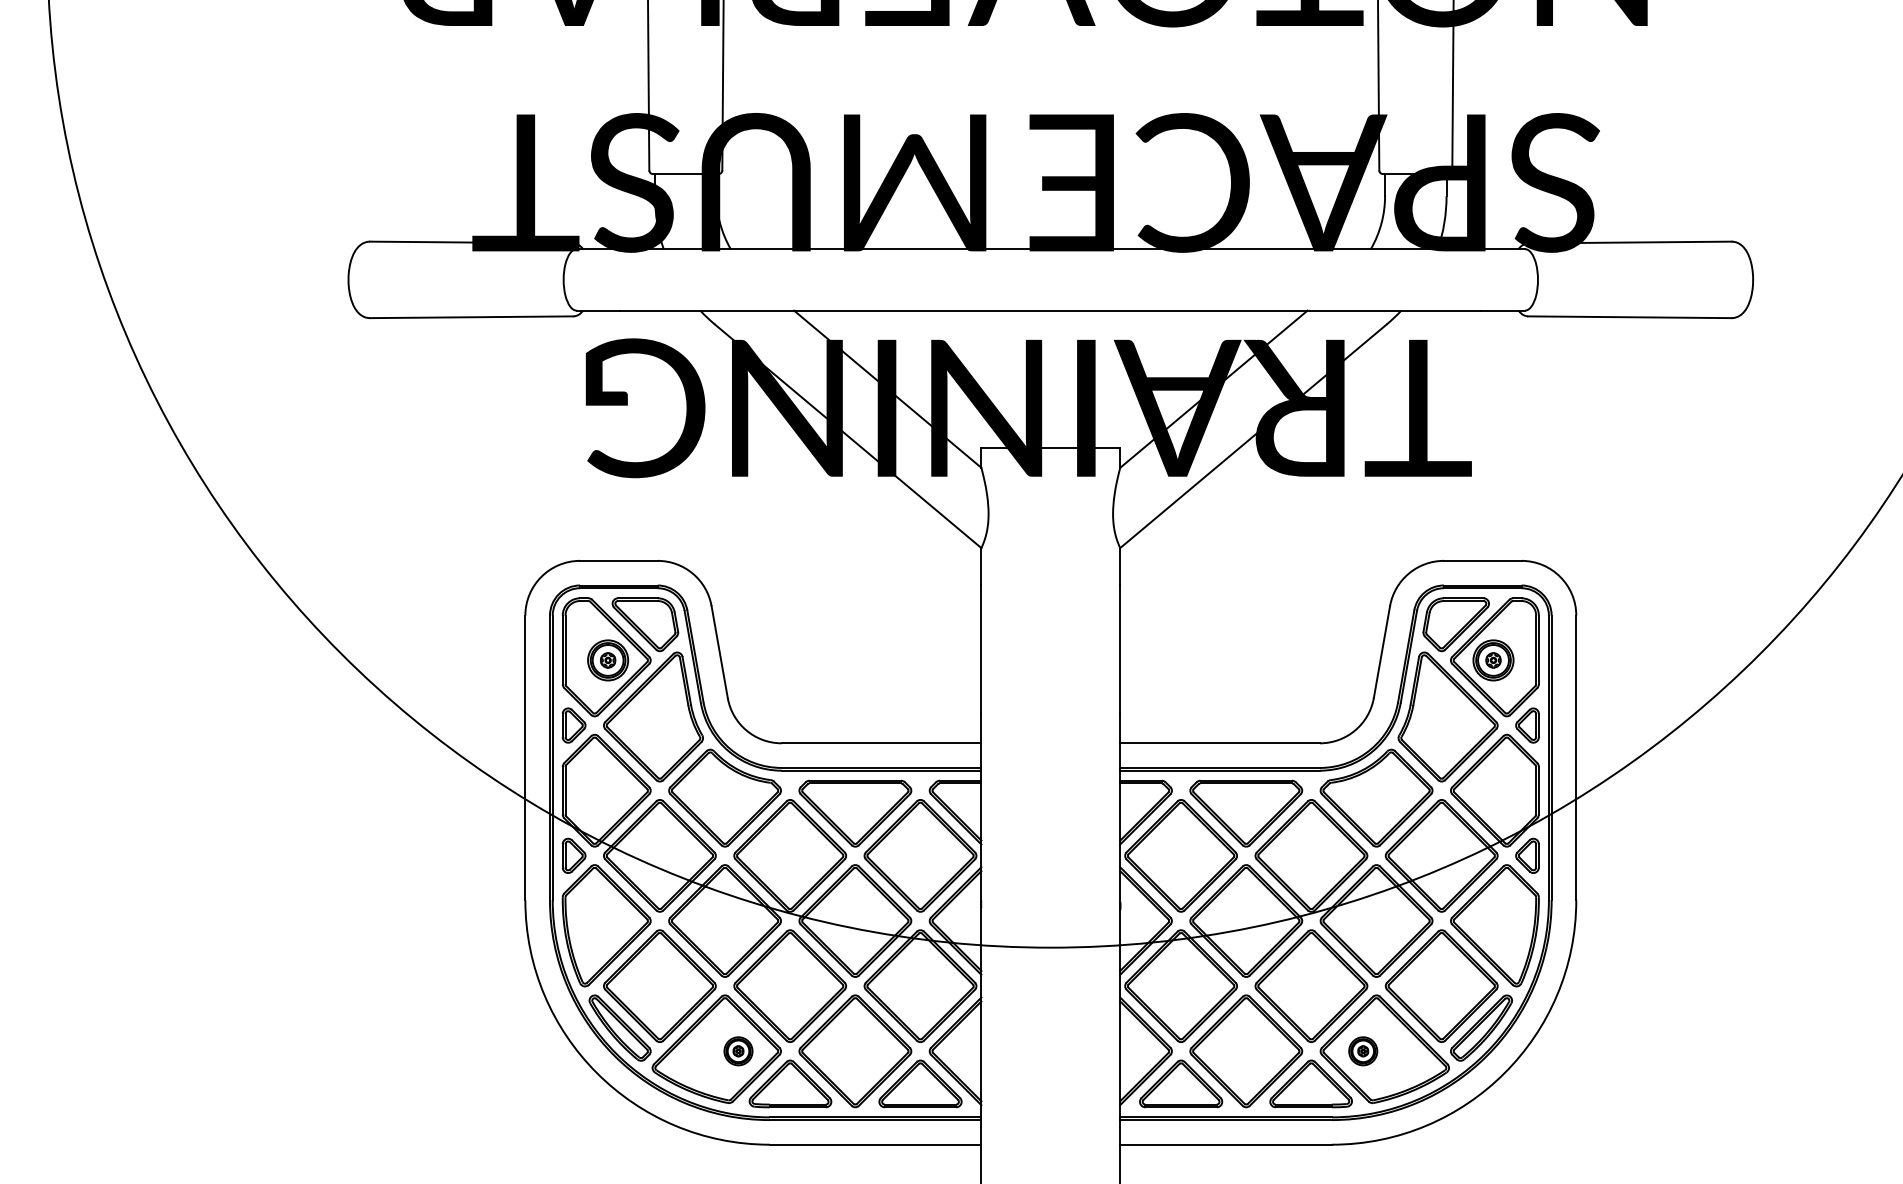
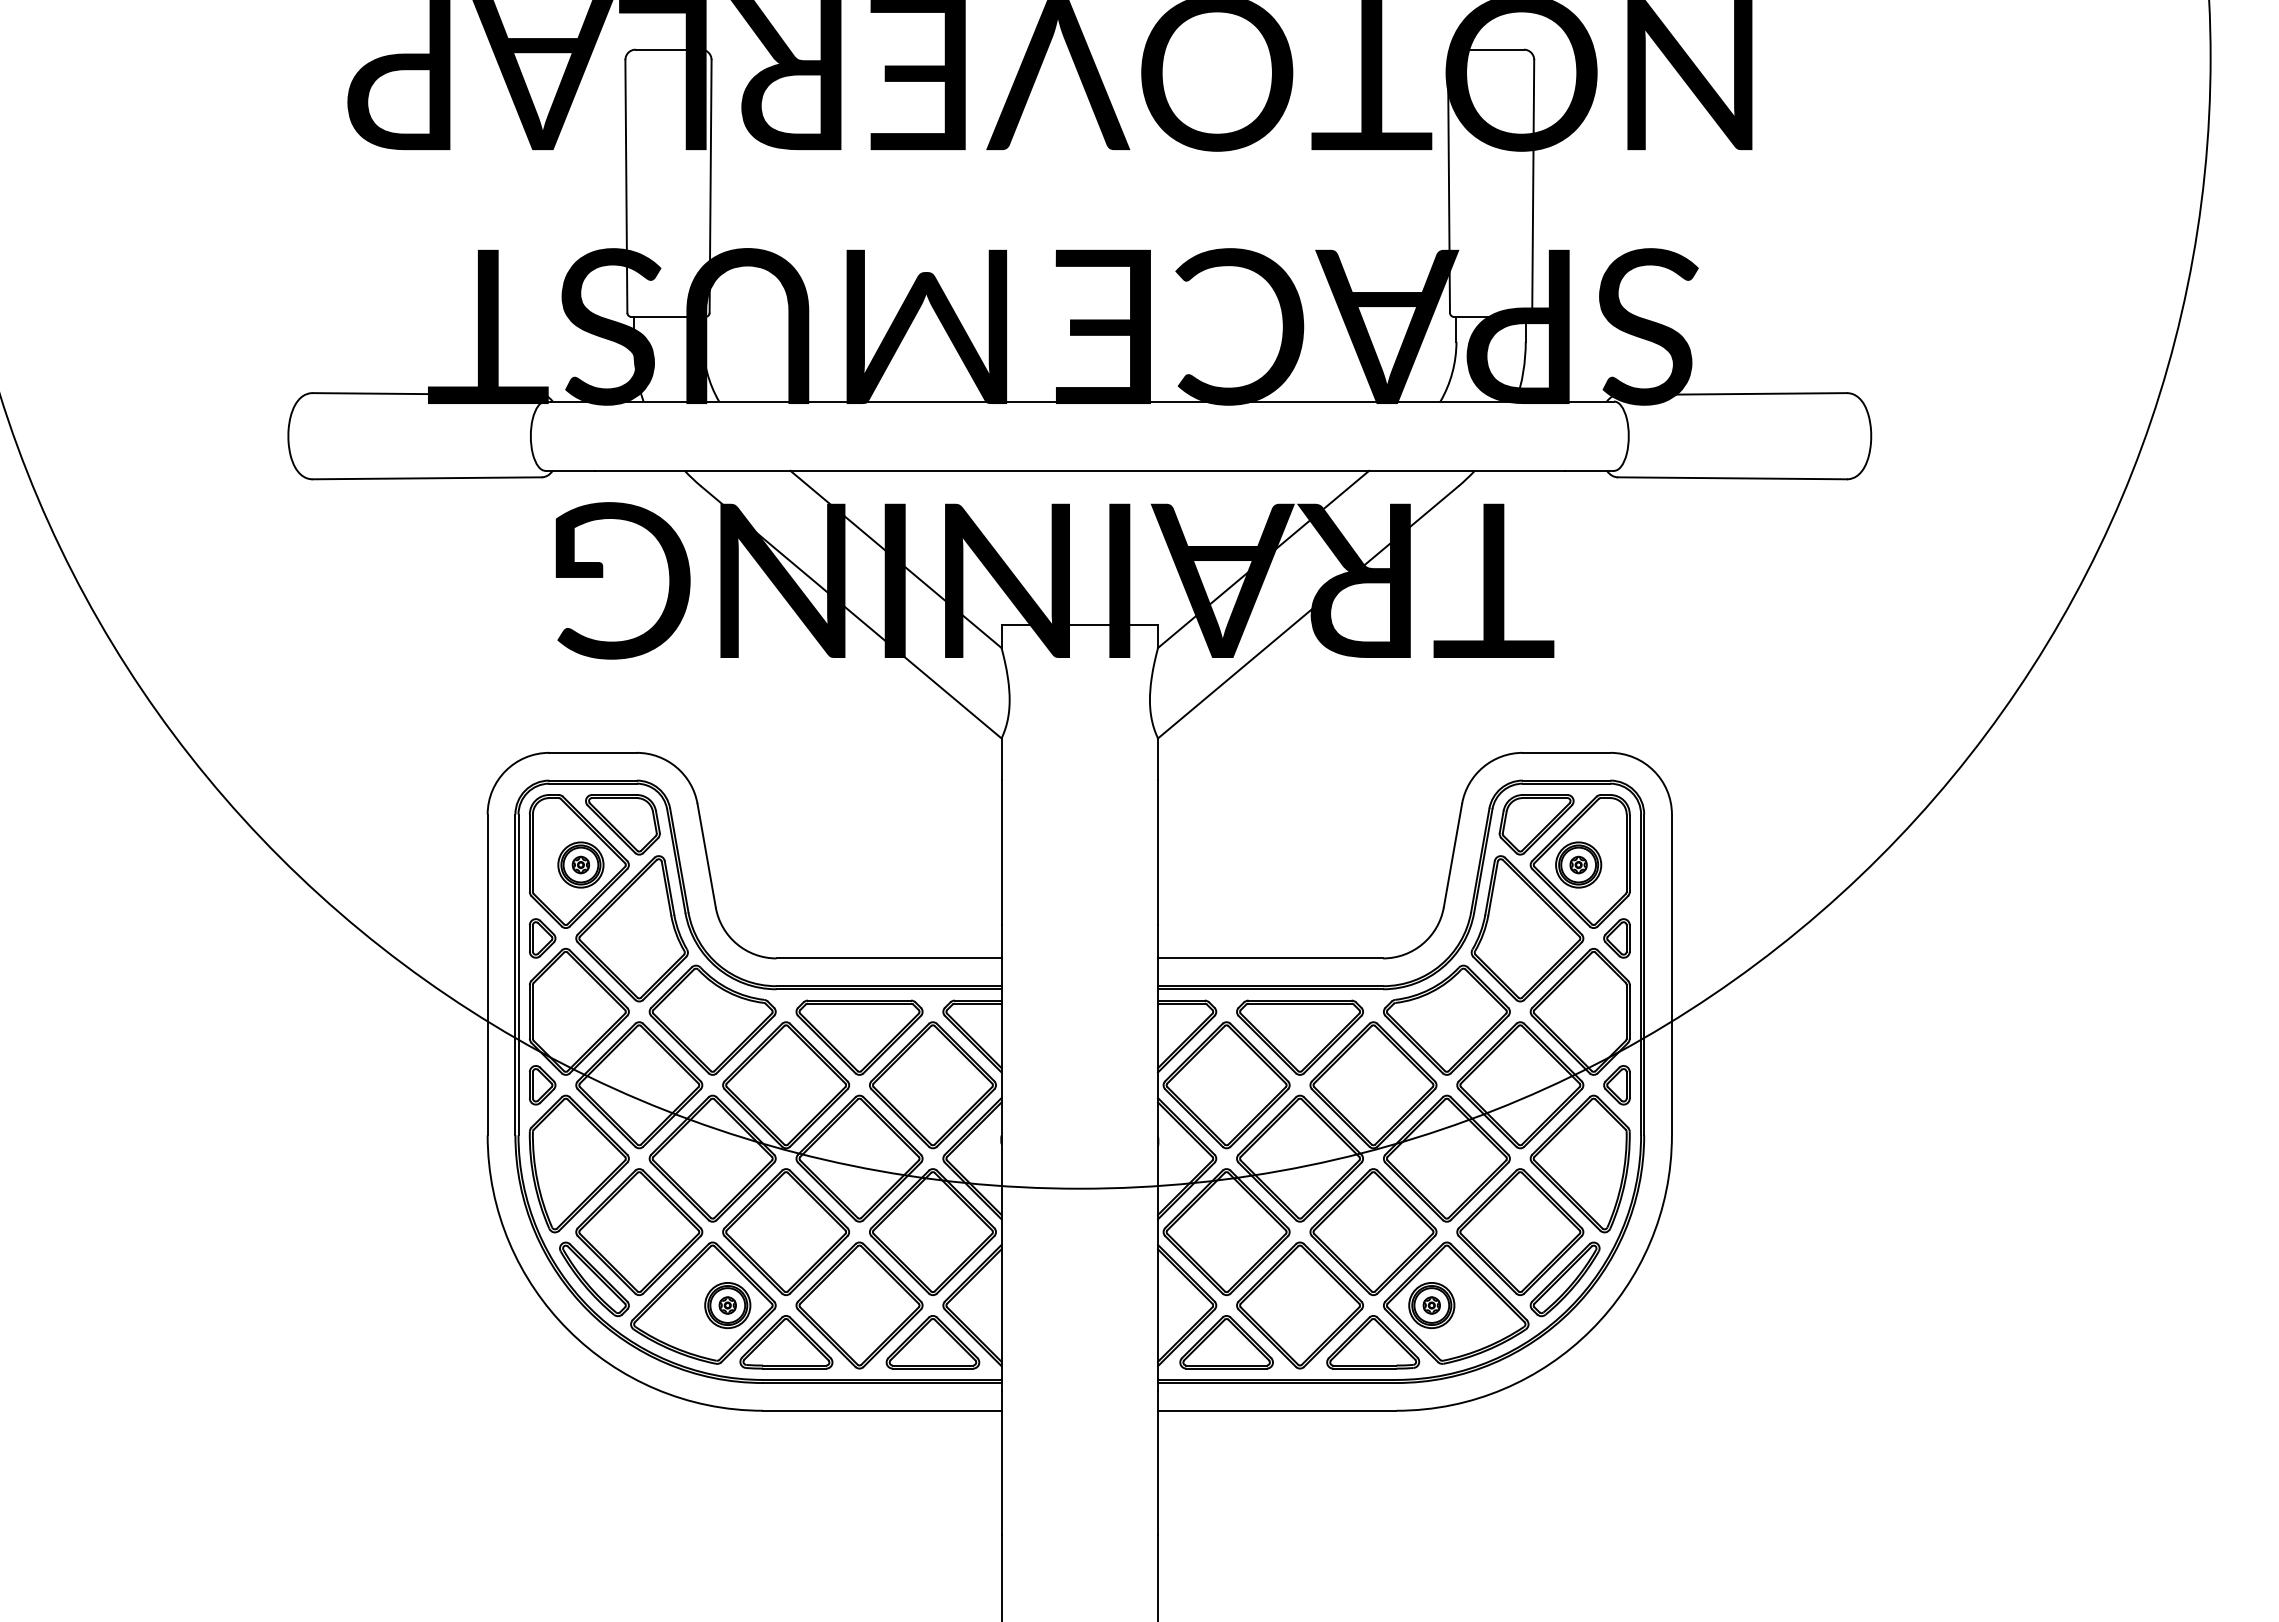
part: (738, 1051) -> (727, 1305), size x1.43
part: (1362, 1051) -> (1431, 1305), size x1.43

